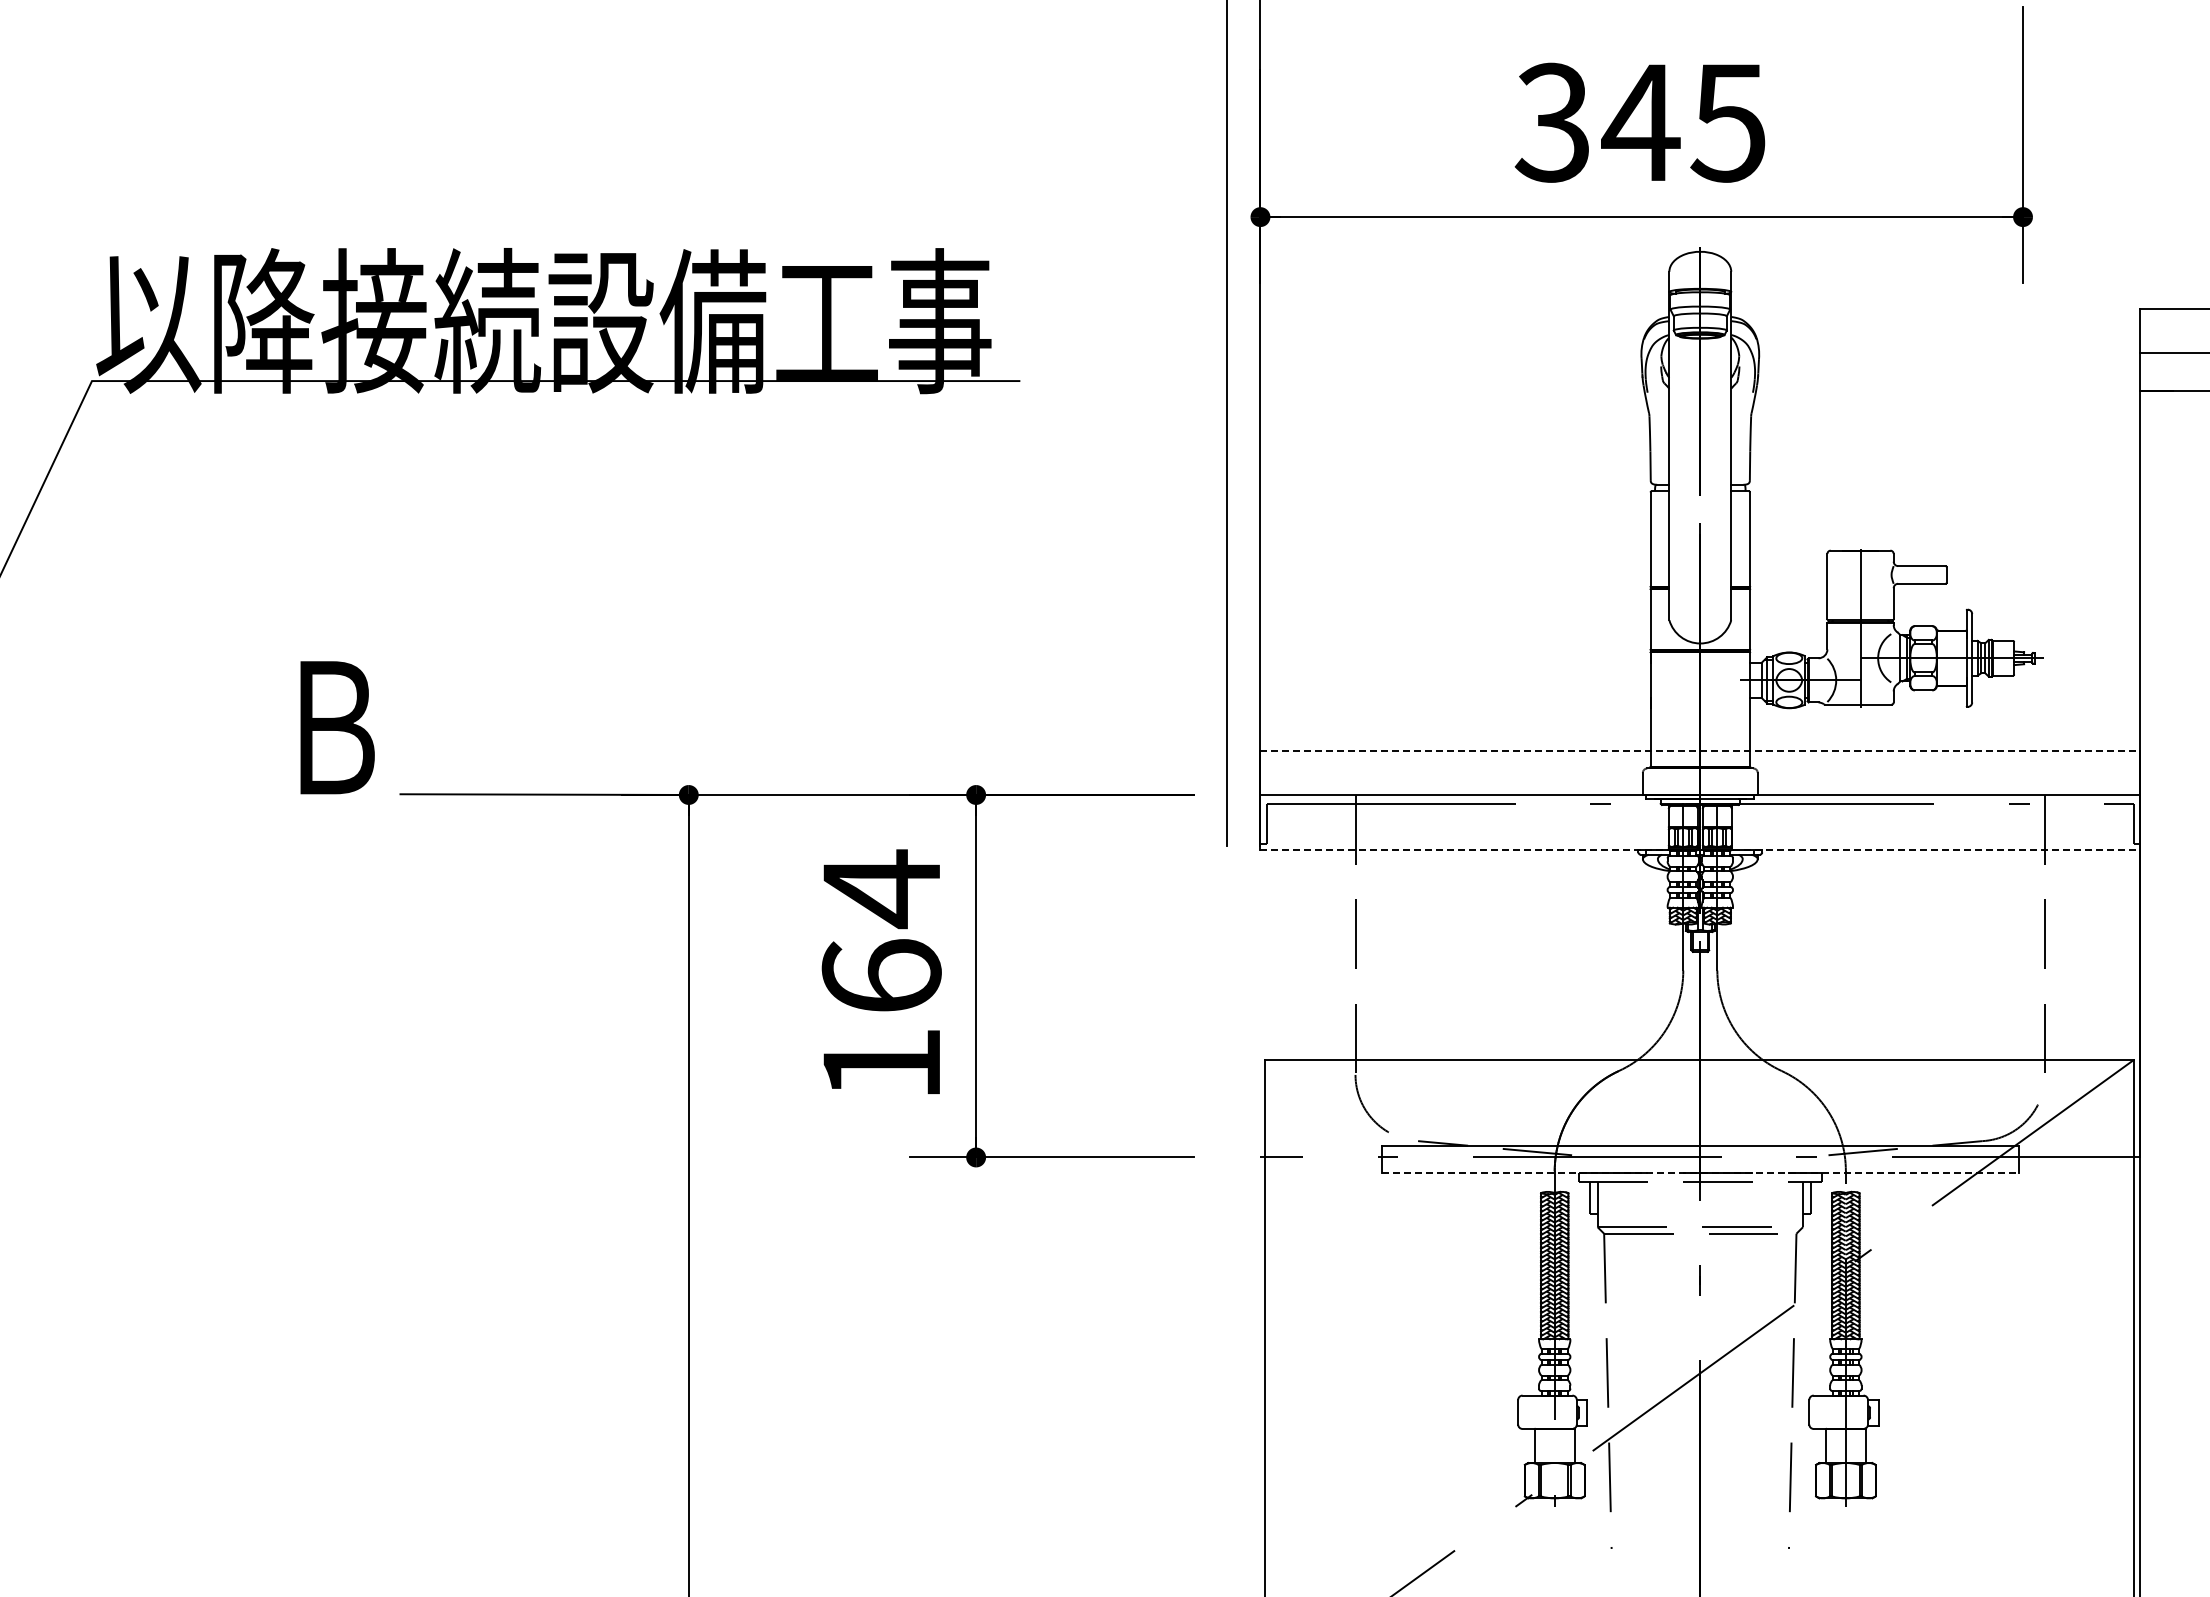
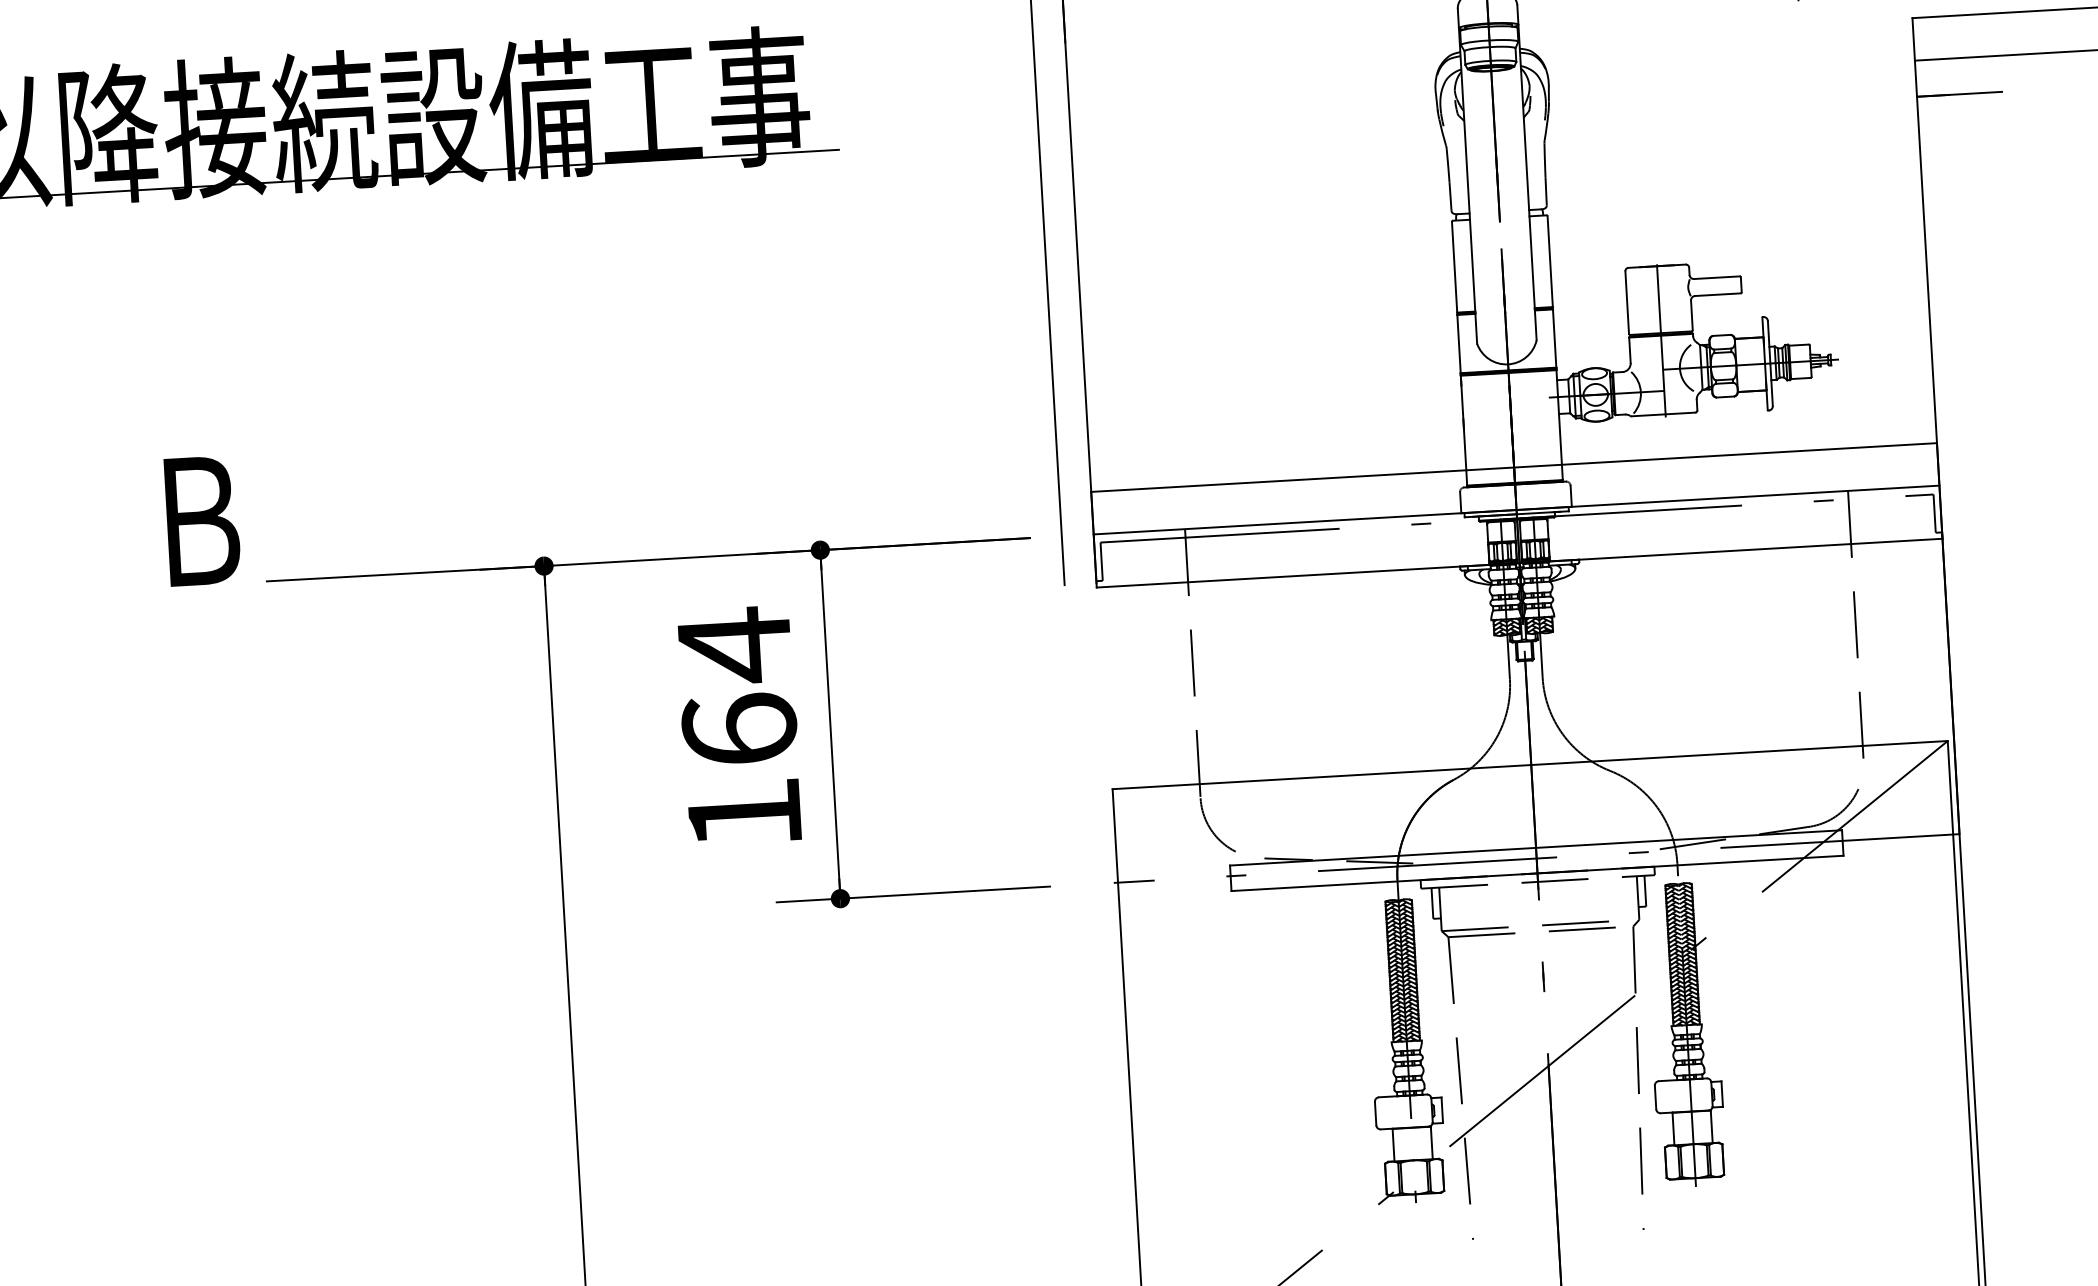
line: (1700, 750) -> (1514, 467), dashed -> solid
line: (1700, 850) -> (1519, 563), dashed -> solid
line: (1700, 1172) -> (1537, 872), dashed -> solid

